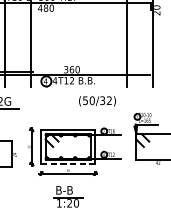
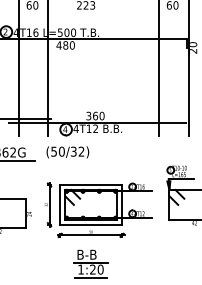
text: (97, 101) -> (67, 152), moved
line: (68, 164) -> (91, 224), dashed -> solid
line: (68, 211) -> (91, 278), added

